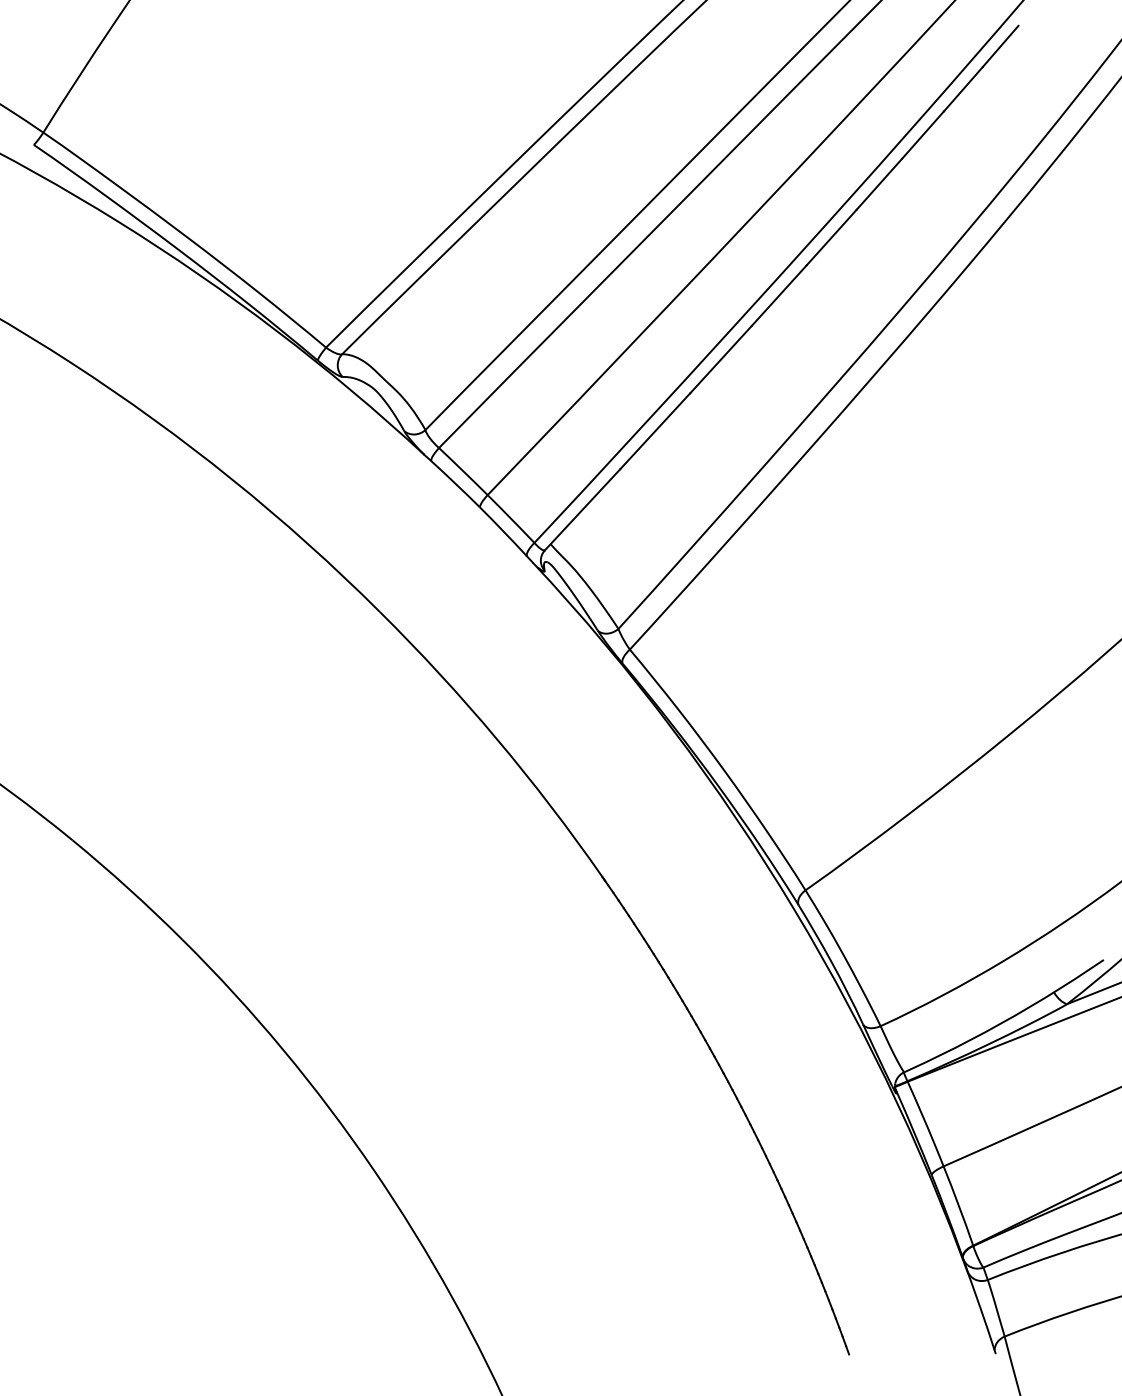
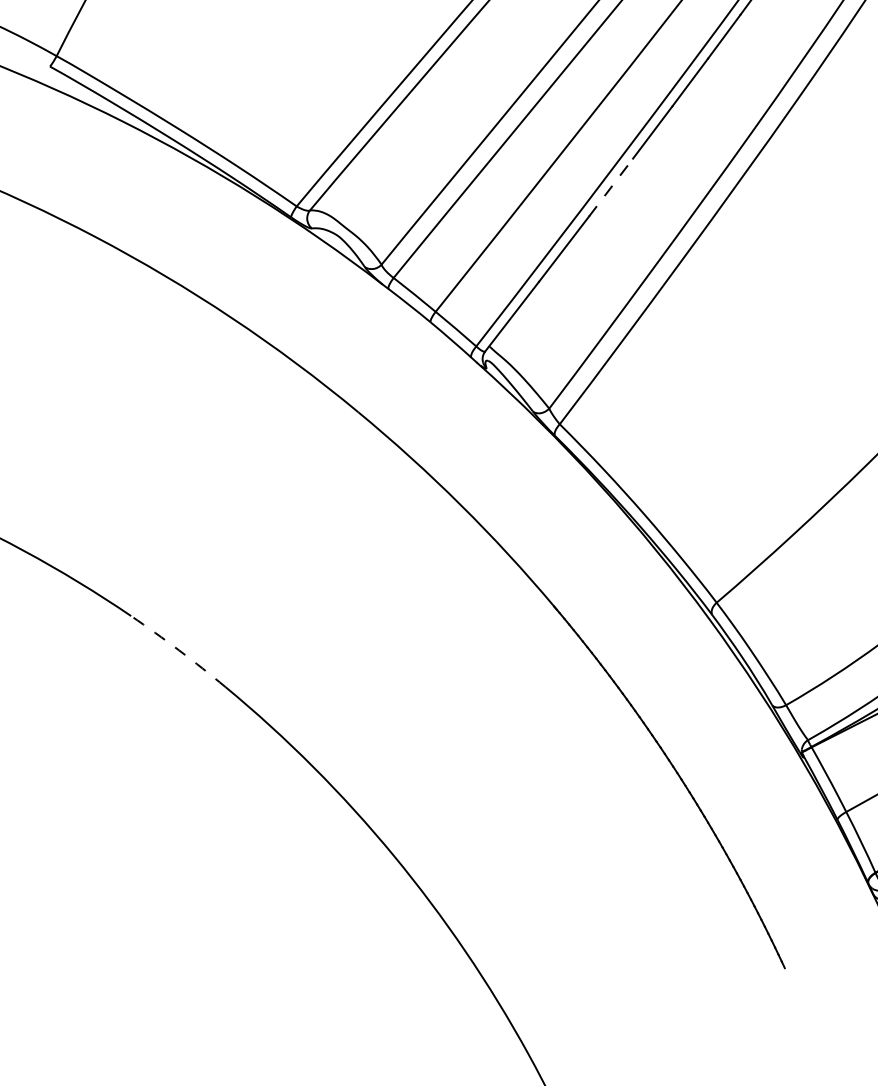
line: (721, 359) -> (611, 187), solid -> dashed
arc: (128, 888) -> (178, 650), solid -> dashed

